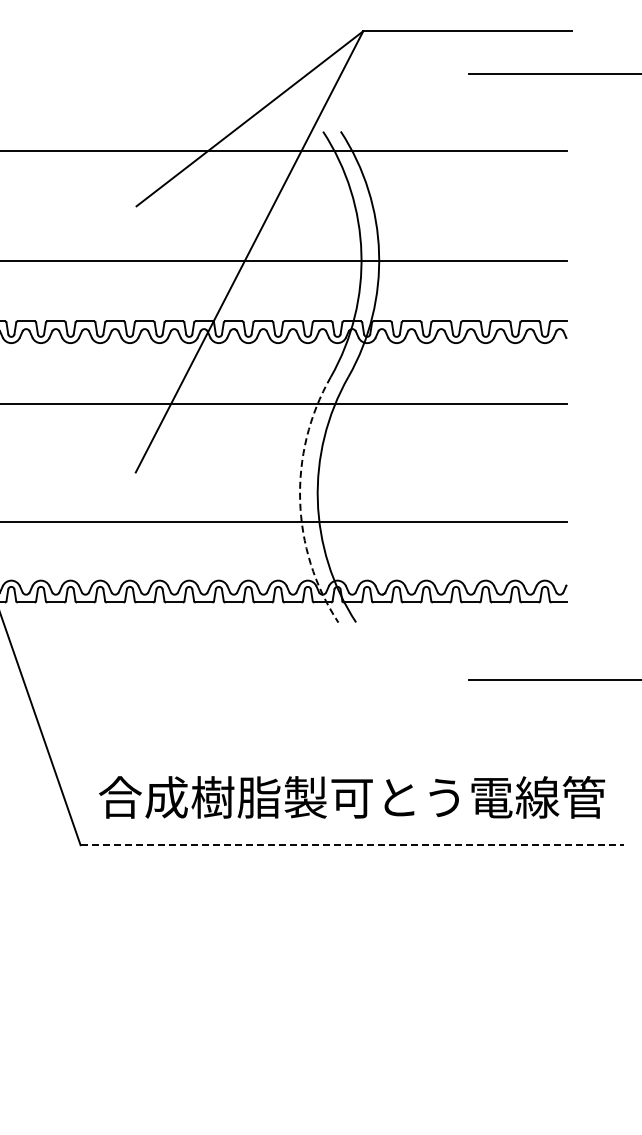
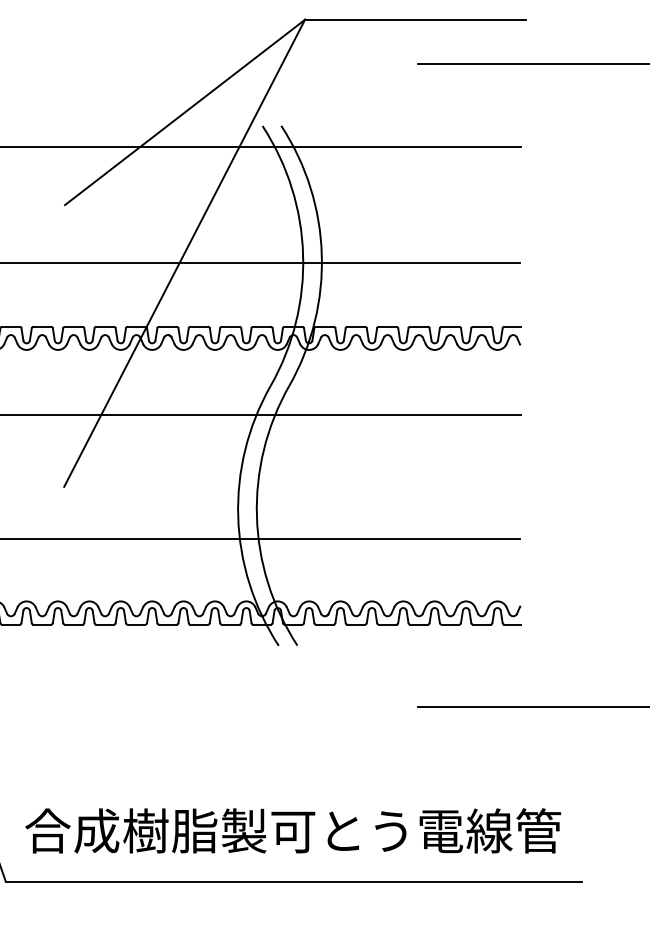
arc: (300, 500) -> (238, 516), dashed -> solid
line: (352, 845) -> (293, 881), dashed -> solid

